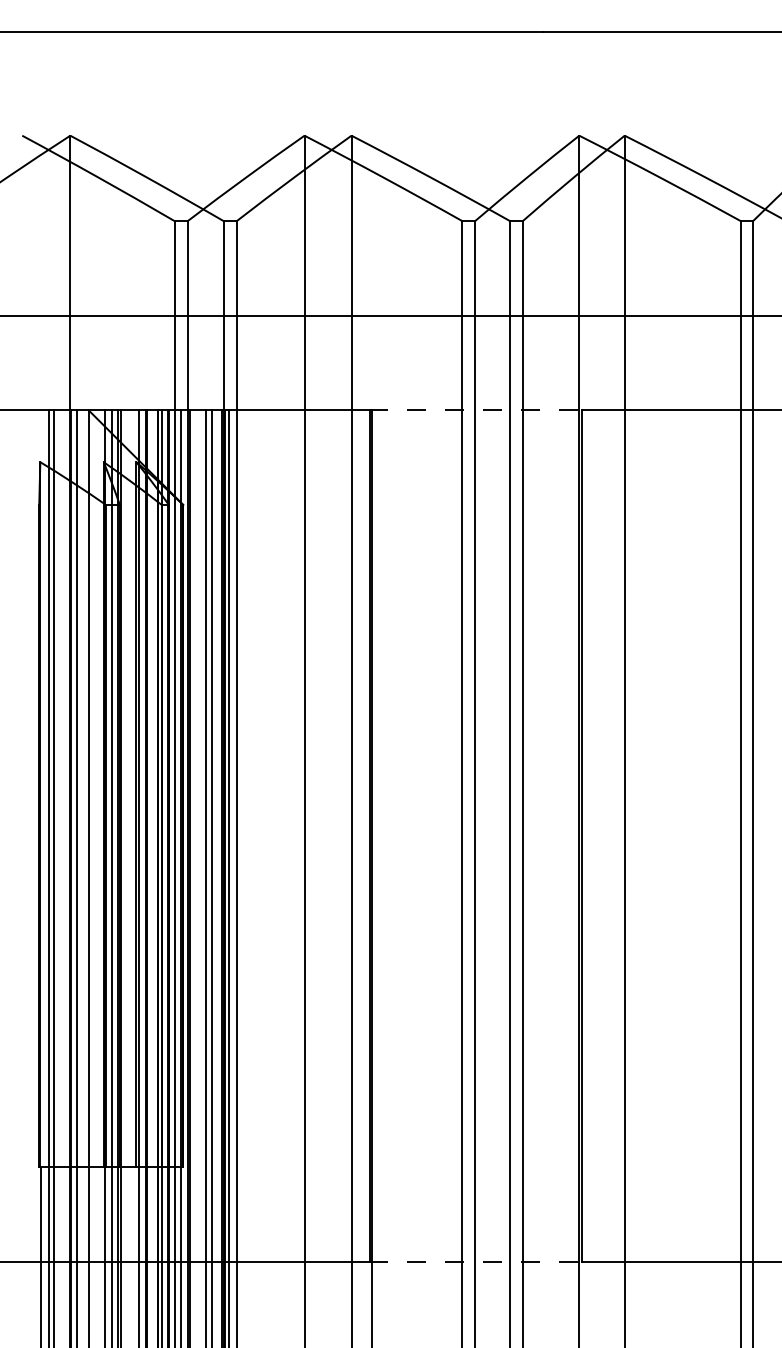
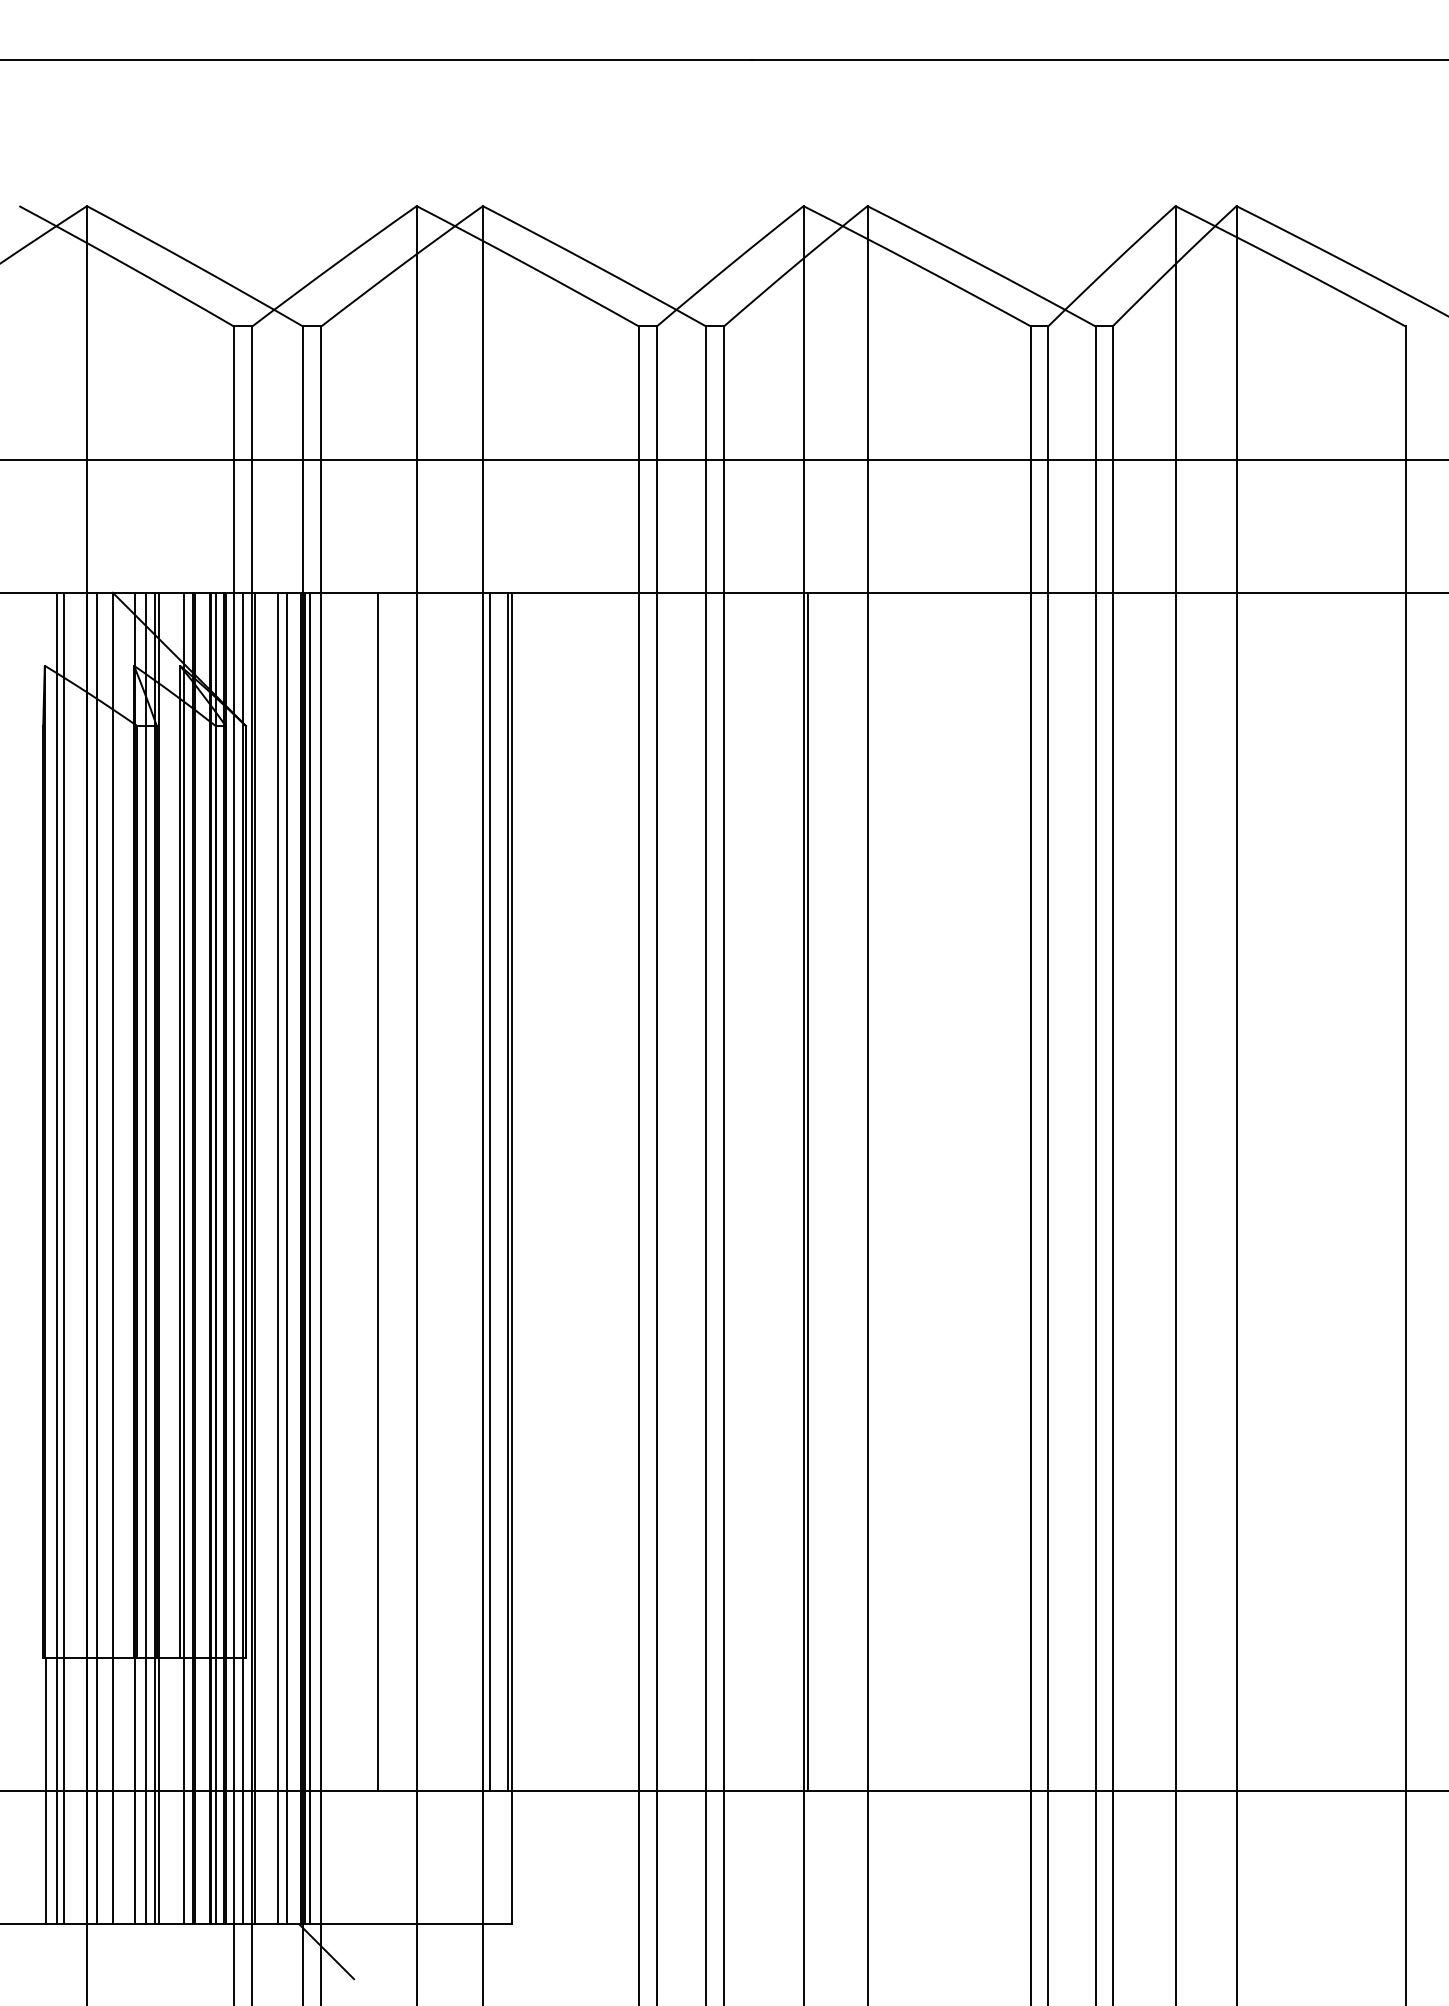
line: (475, 410) -> (657, 592), dashed -> solid
line: (276, 835) -> (377, 1191), added
line: (356, 835) -> (489, 1191), added
line: (475, 1261) -> (657, 1791), dashed -> solid

